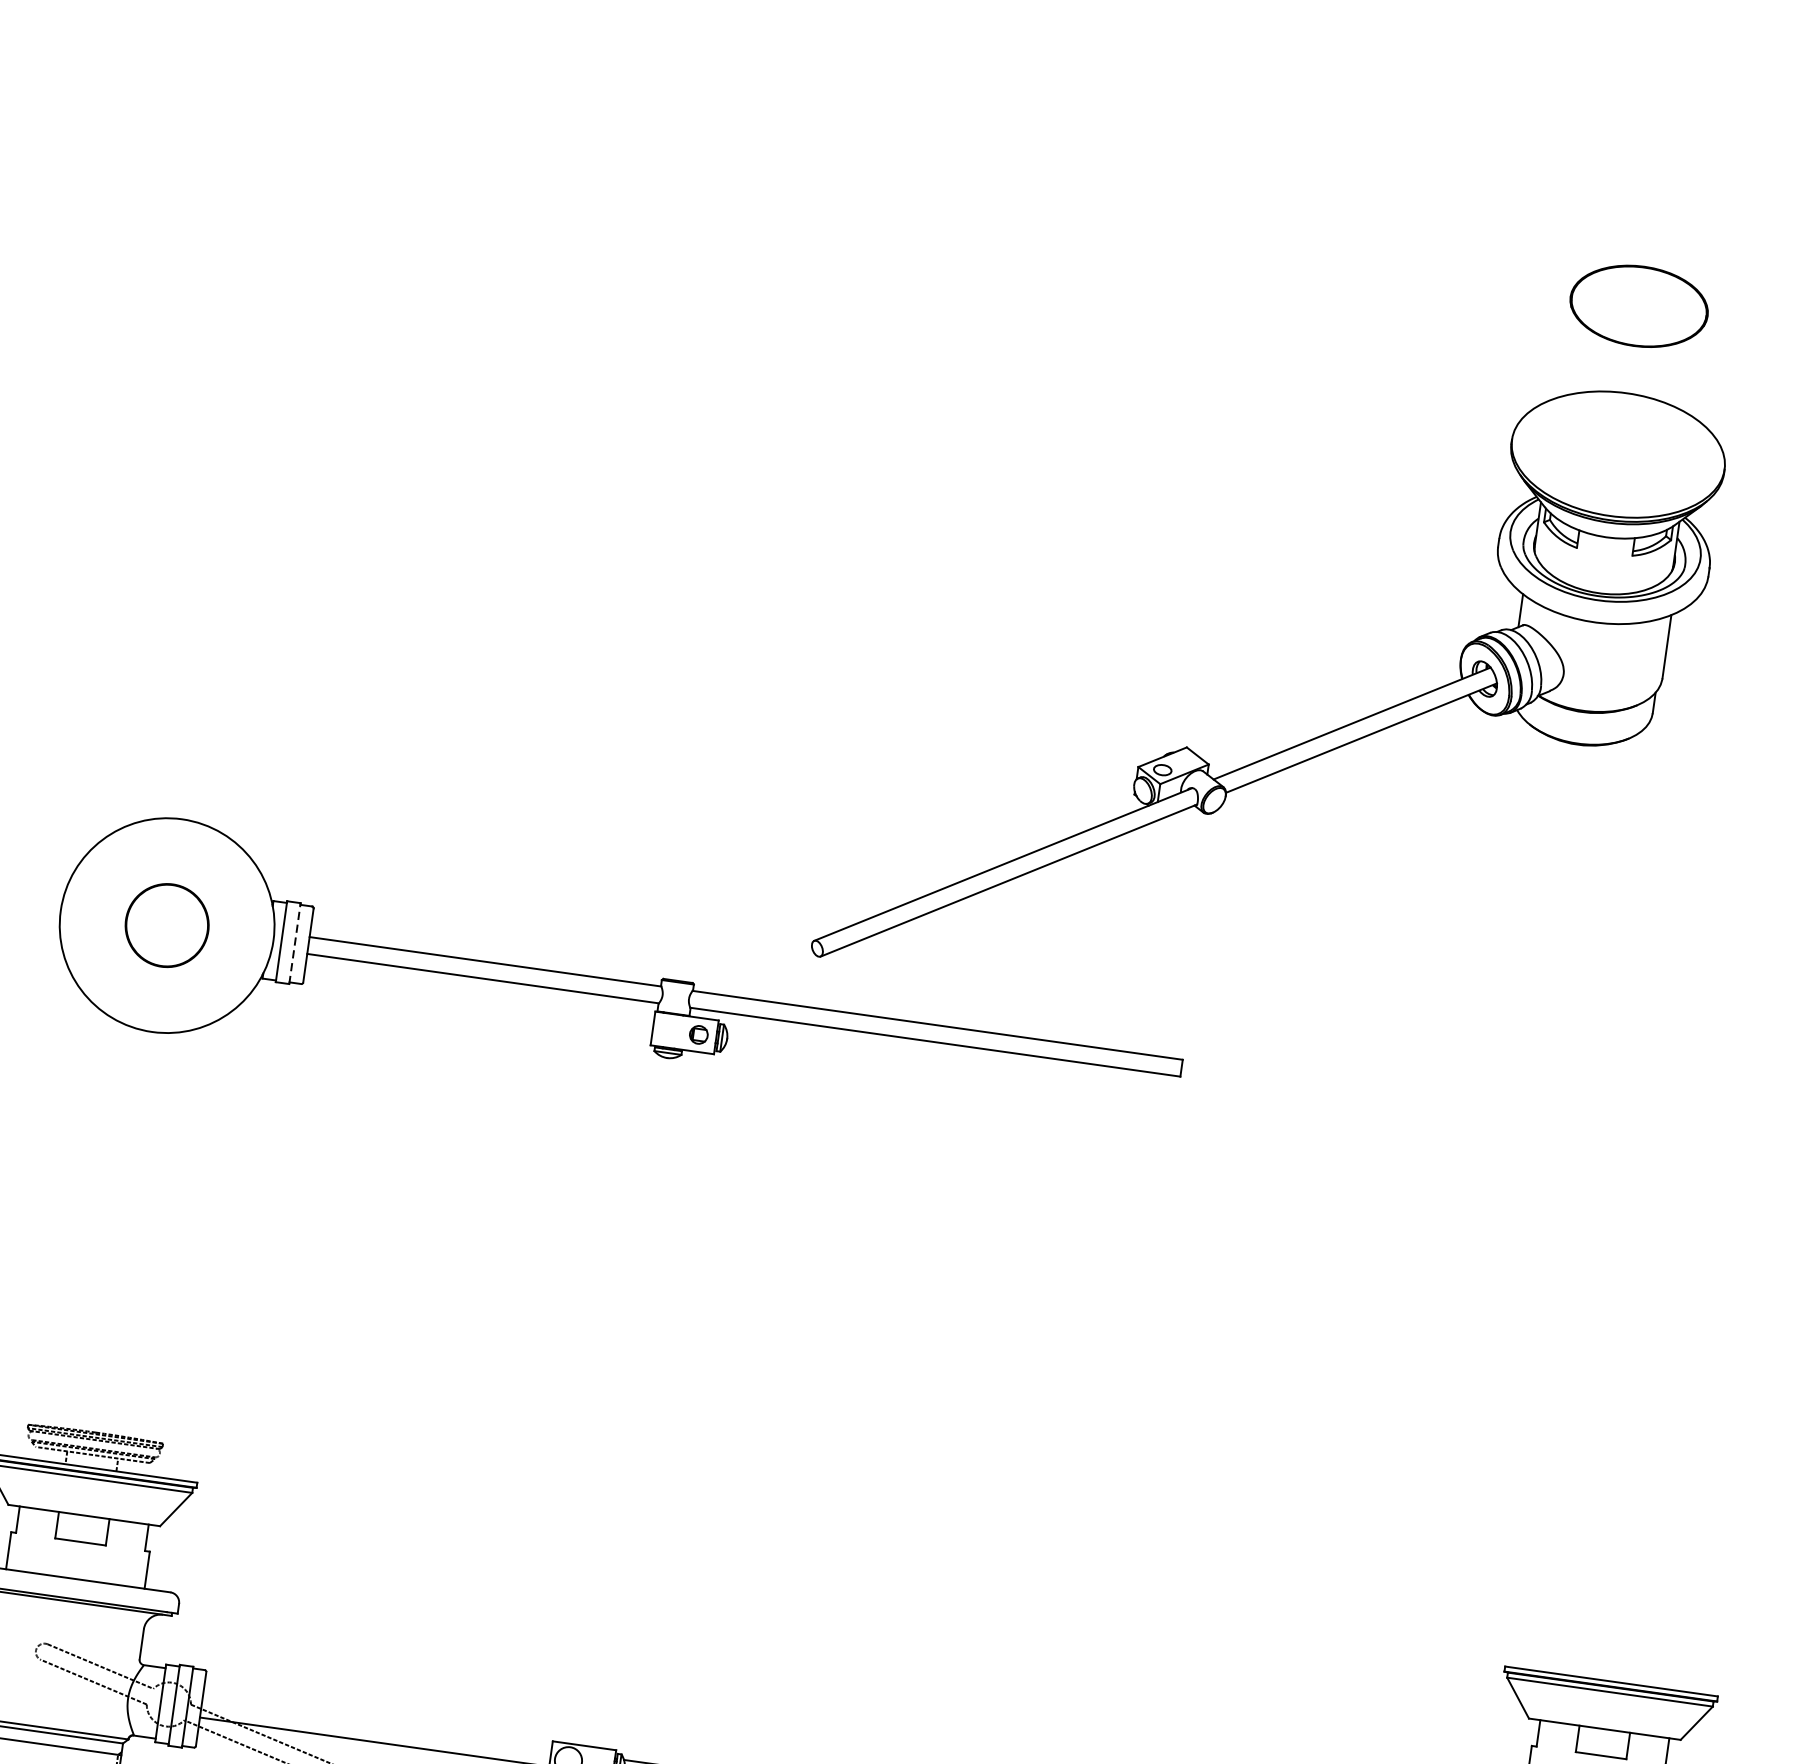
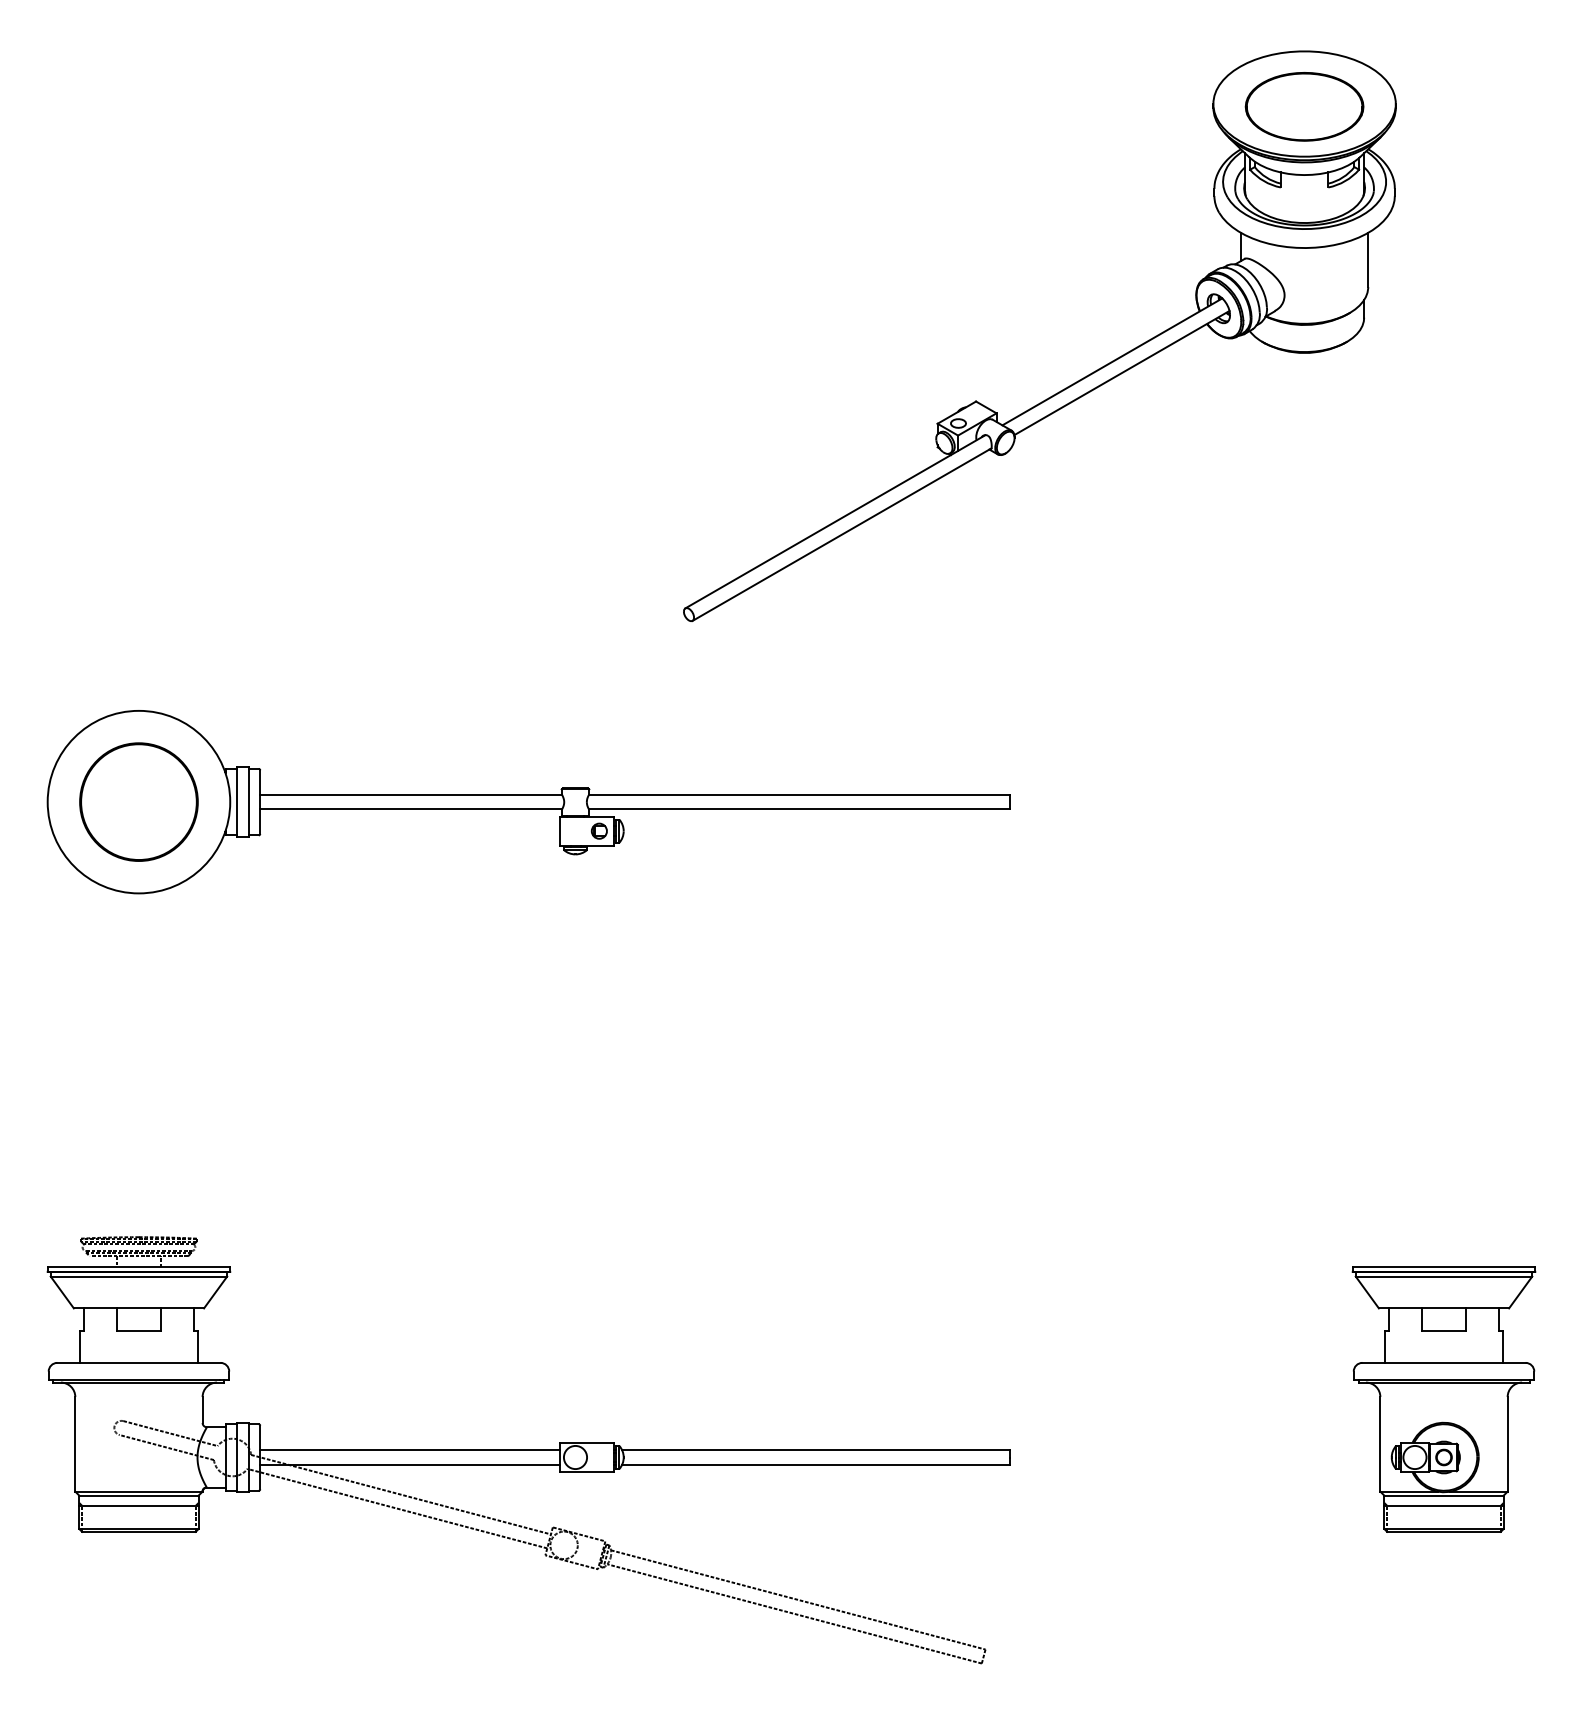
part: (1293, 745) -> (1065, 387), moved
circle: (166, 924) -> (138, 801), size x1.67
line: (294, 944) -> (248, 802), dashed -> solid
line: (377, 1725) -> (410, 1450), added

